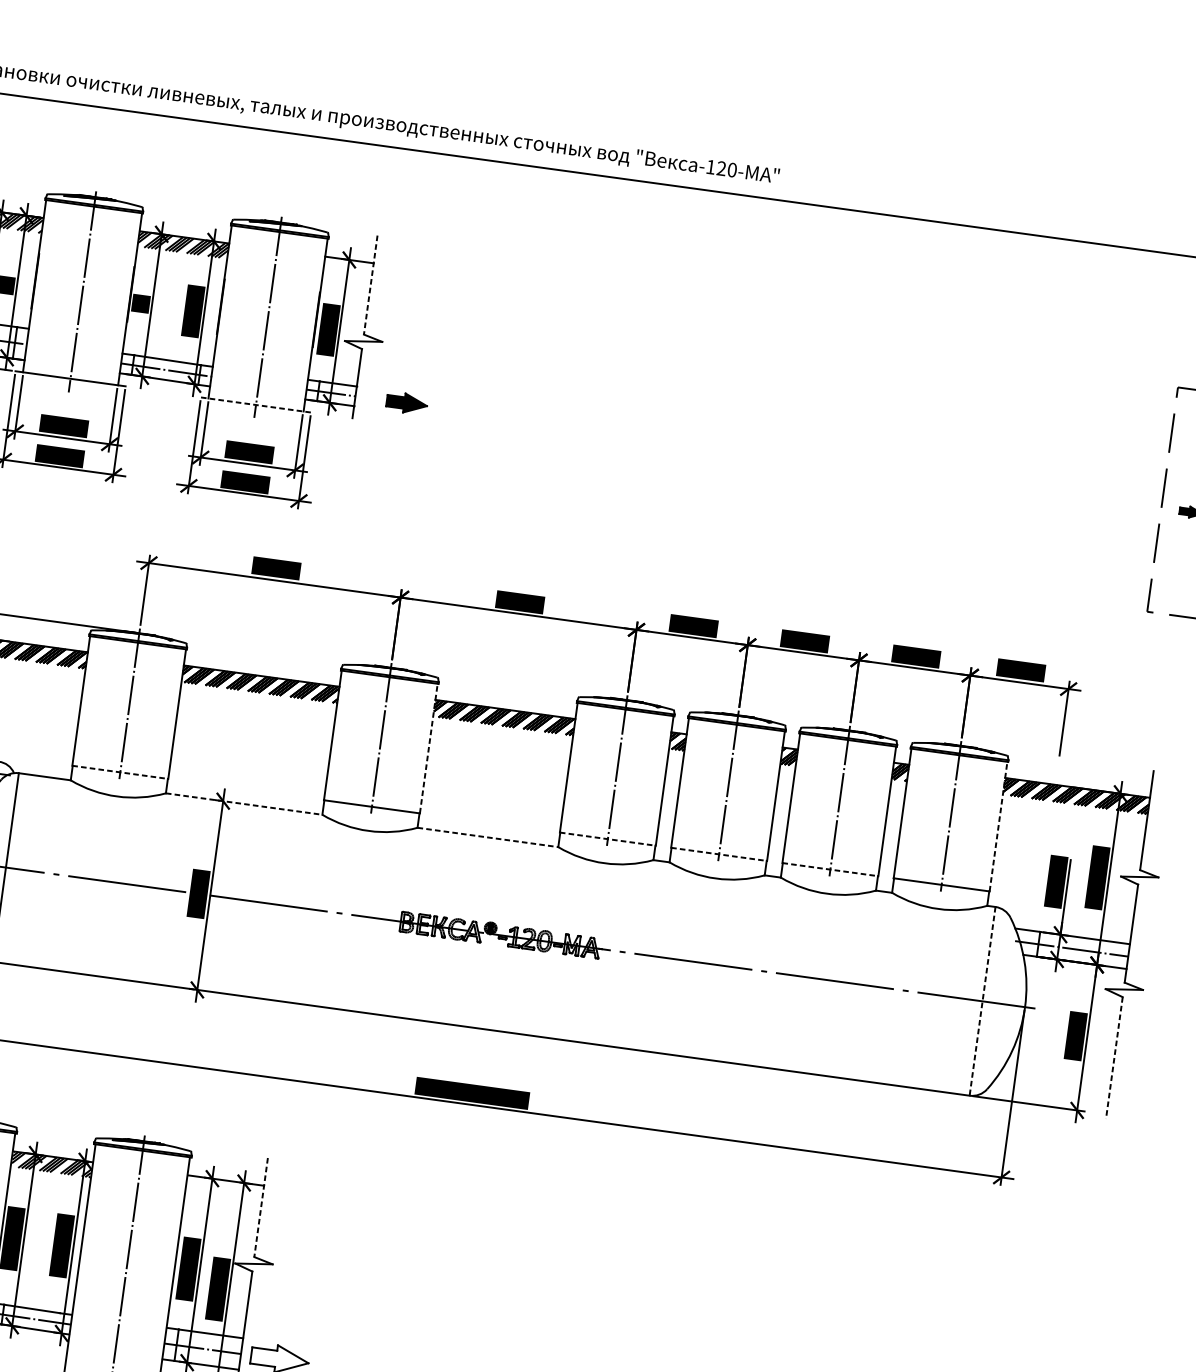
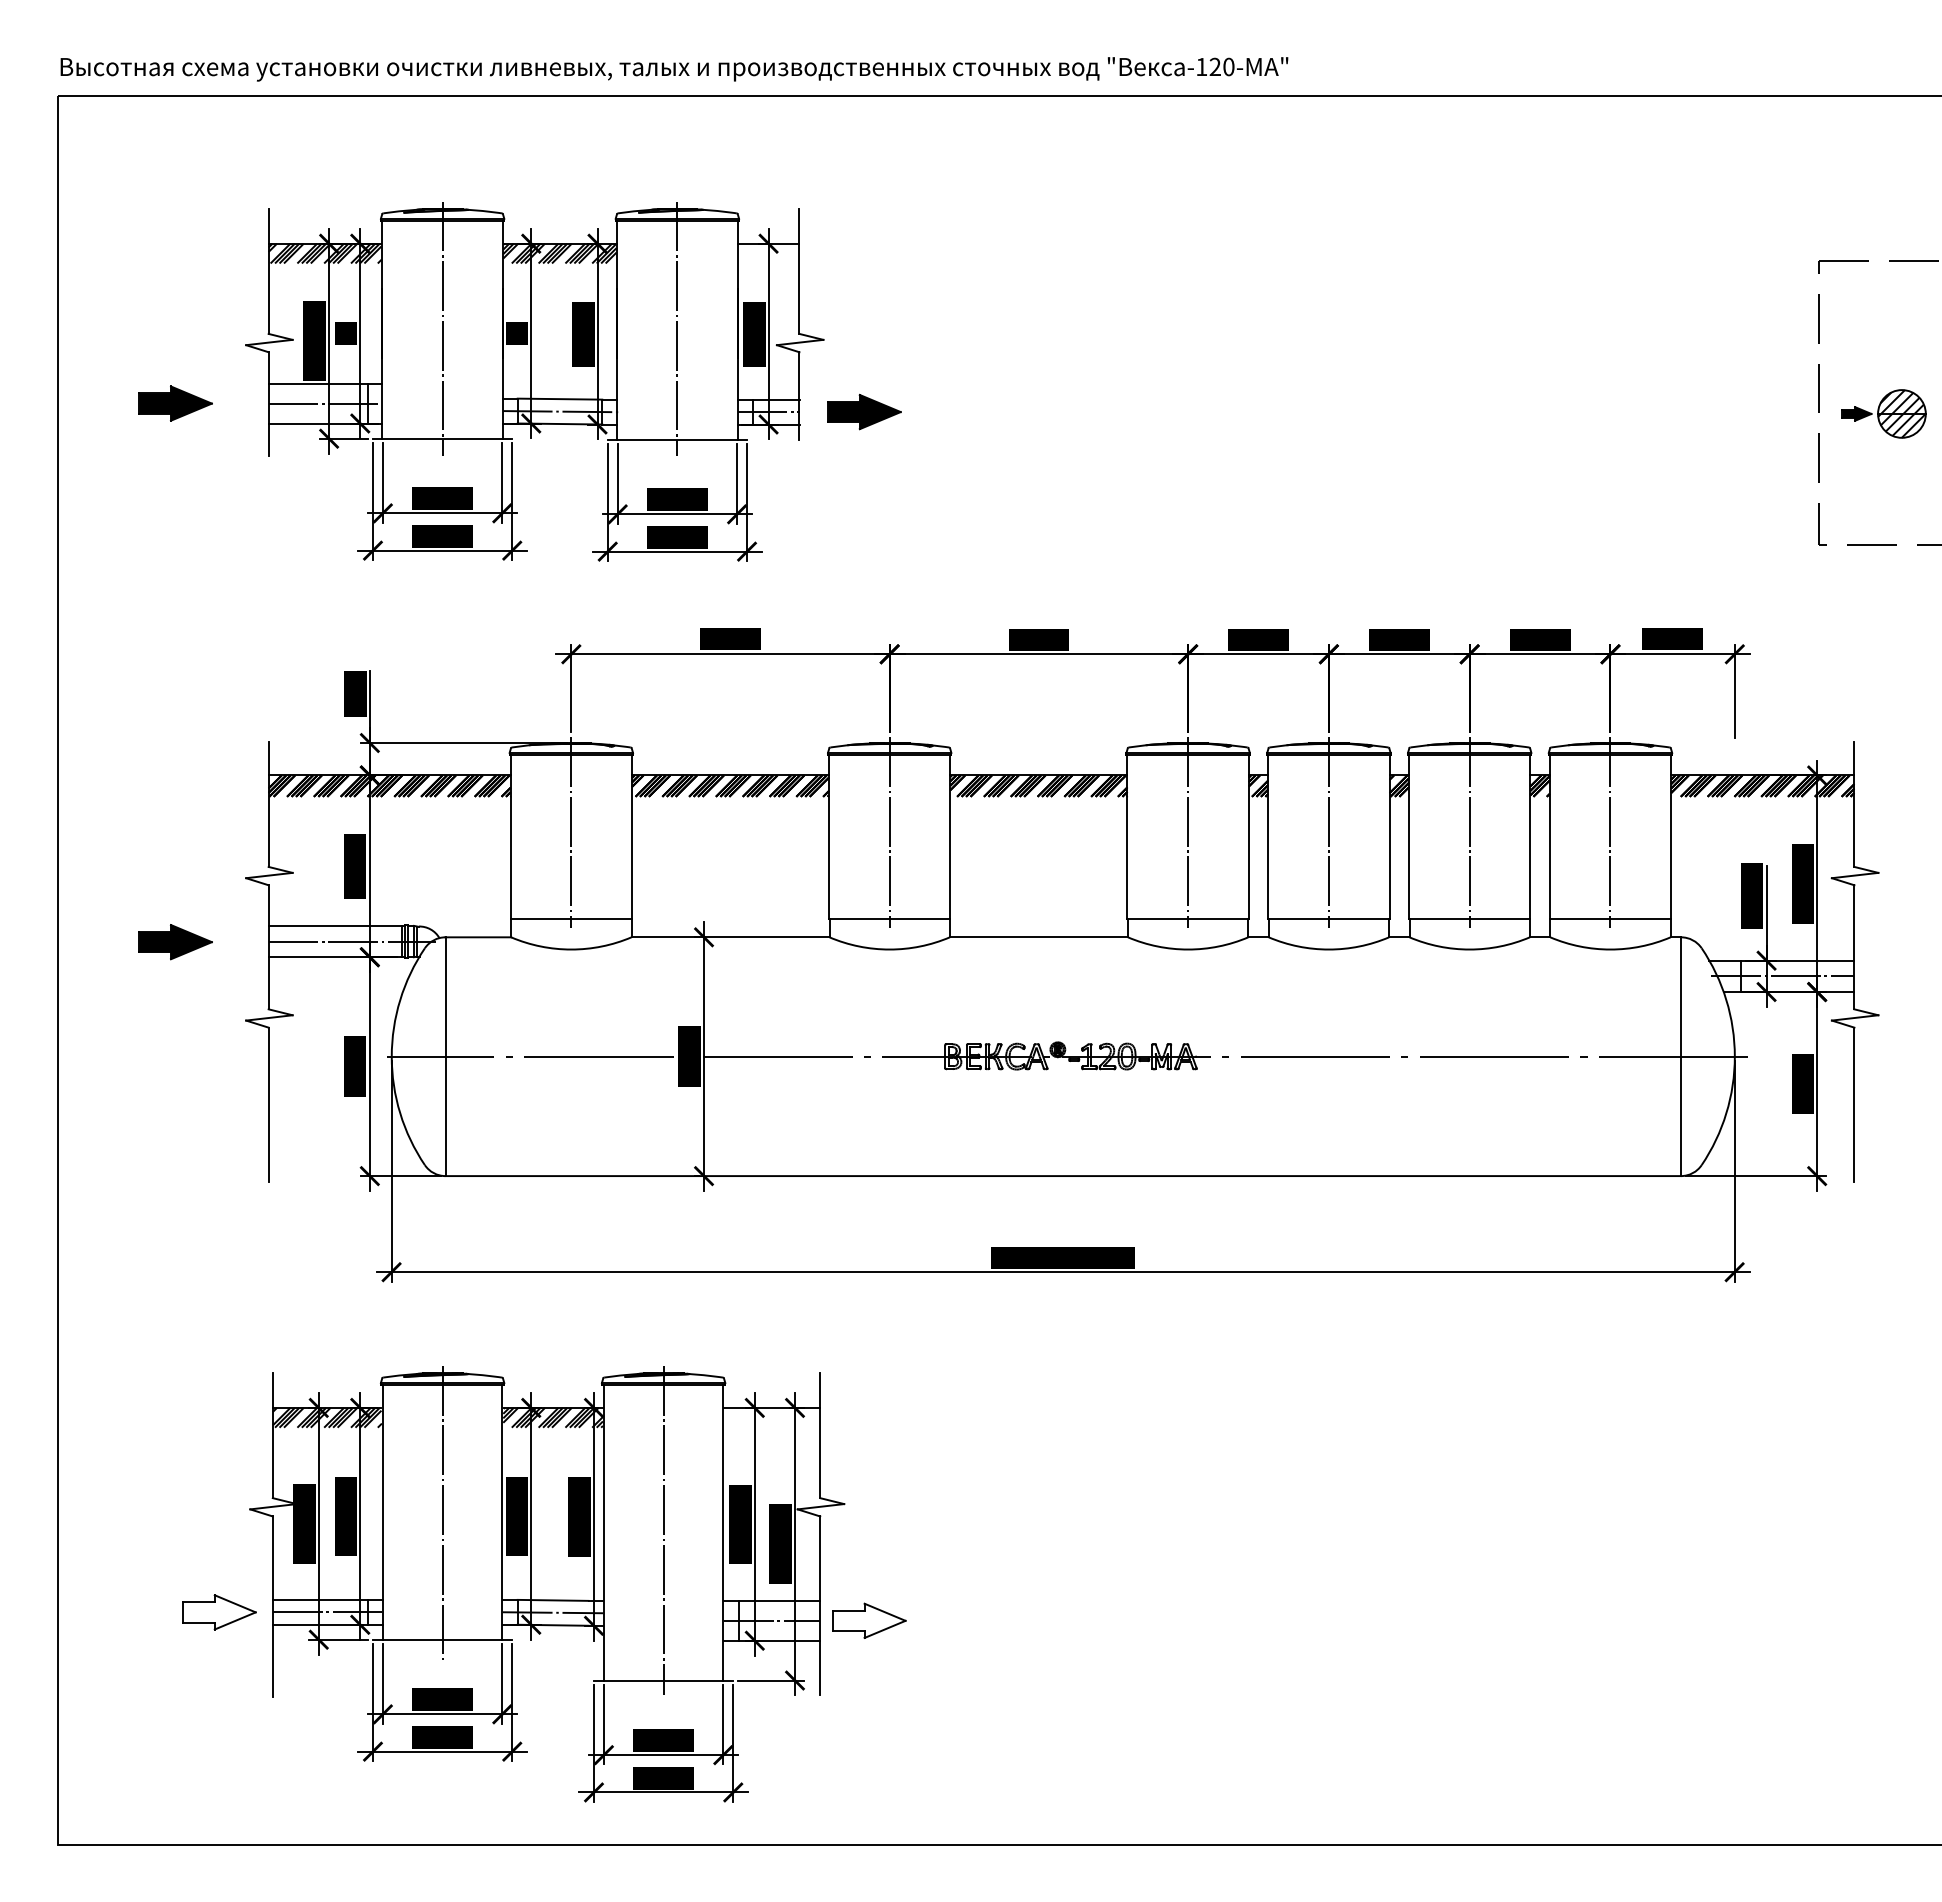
line: (370, 285) -> (799, 271), dashed -> solid
part: (406, 402) -> (864, 411), size x1.43
line: (256, 404) -> (677, 439), dashed -> solid
line: (428, 748) -> (950, 837), dashed -> solid
line: (120, 772) -> (571, 919), dashed -> solid
line: (244, 804) -> (730, 937), dashed -> solid
line: (998, 827) -> (1671, 837), dashed -> solid
line: (488, 837) -> (1039, 937), dashed -> solid
line: (608, 839) -> (1188, 919), dashed -> solid
line: (718, 854) -> (1328, 919), dashed -> solid
line: (830, 869) -> (1469, 919), dashed -> solid
line: (982, 1002) -> (1681, 1057), dashed -> solid
line: (1114, 1058) -> (1854, 1105), dashed -> solid
line: (261, 1207) -> (820, 1435), dashed -> solid

